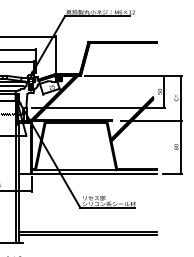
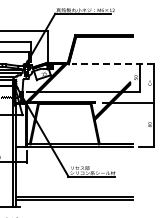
line: (132, 76) -> (112, 64), solid -> dashed

